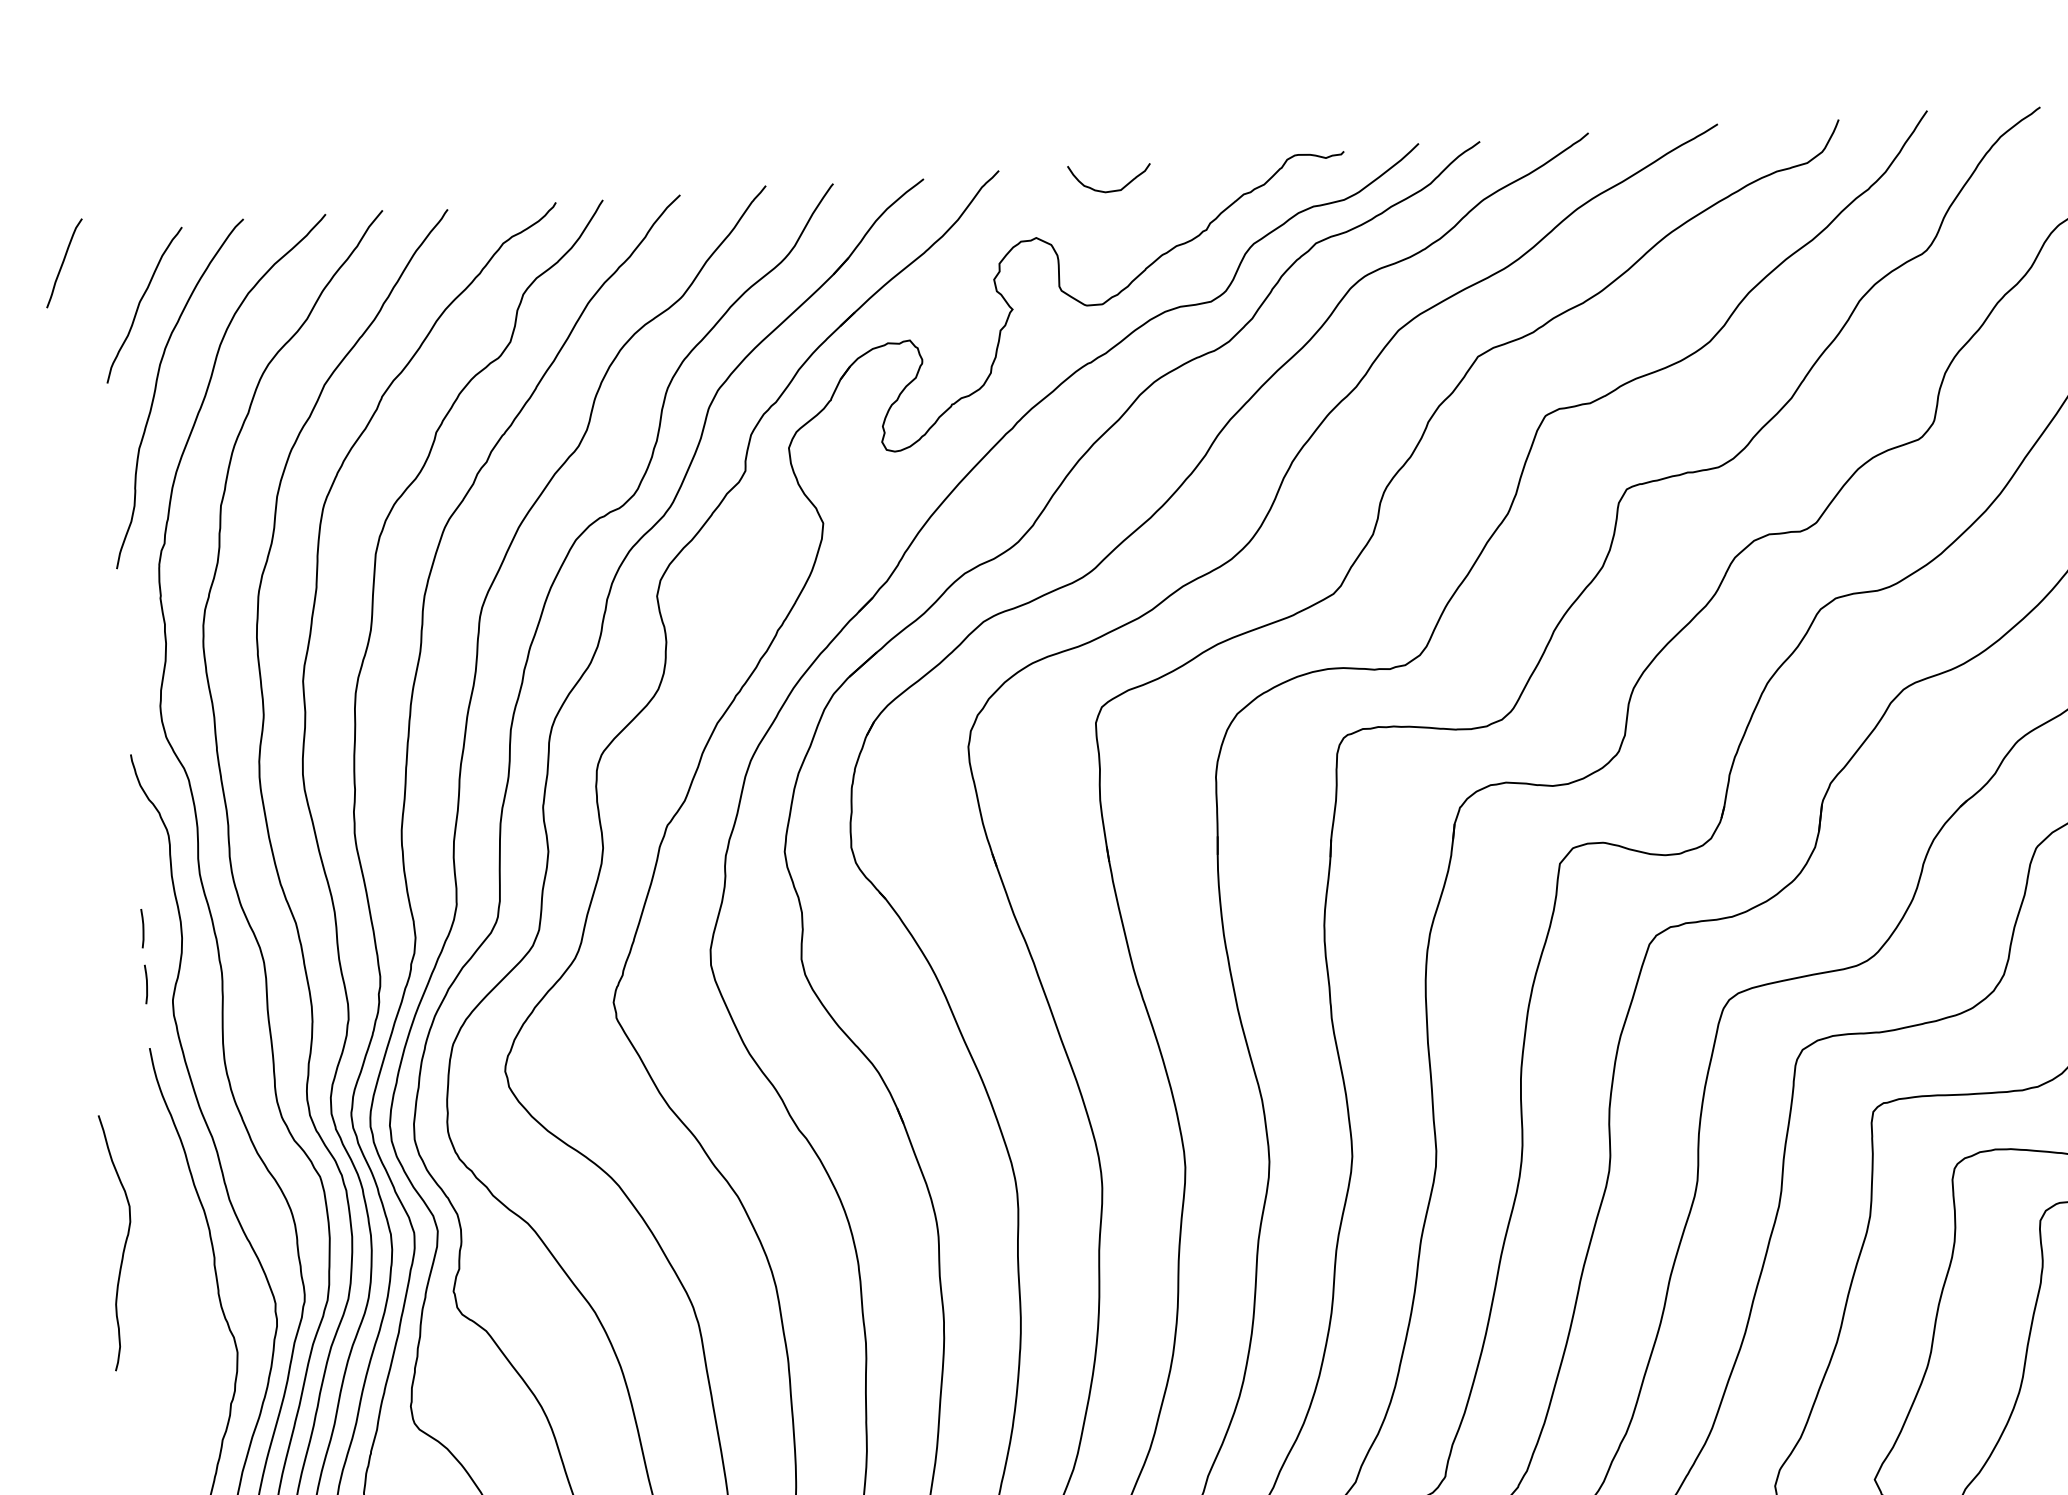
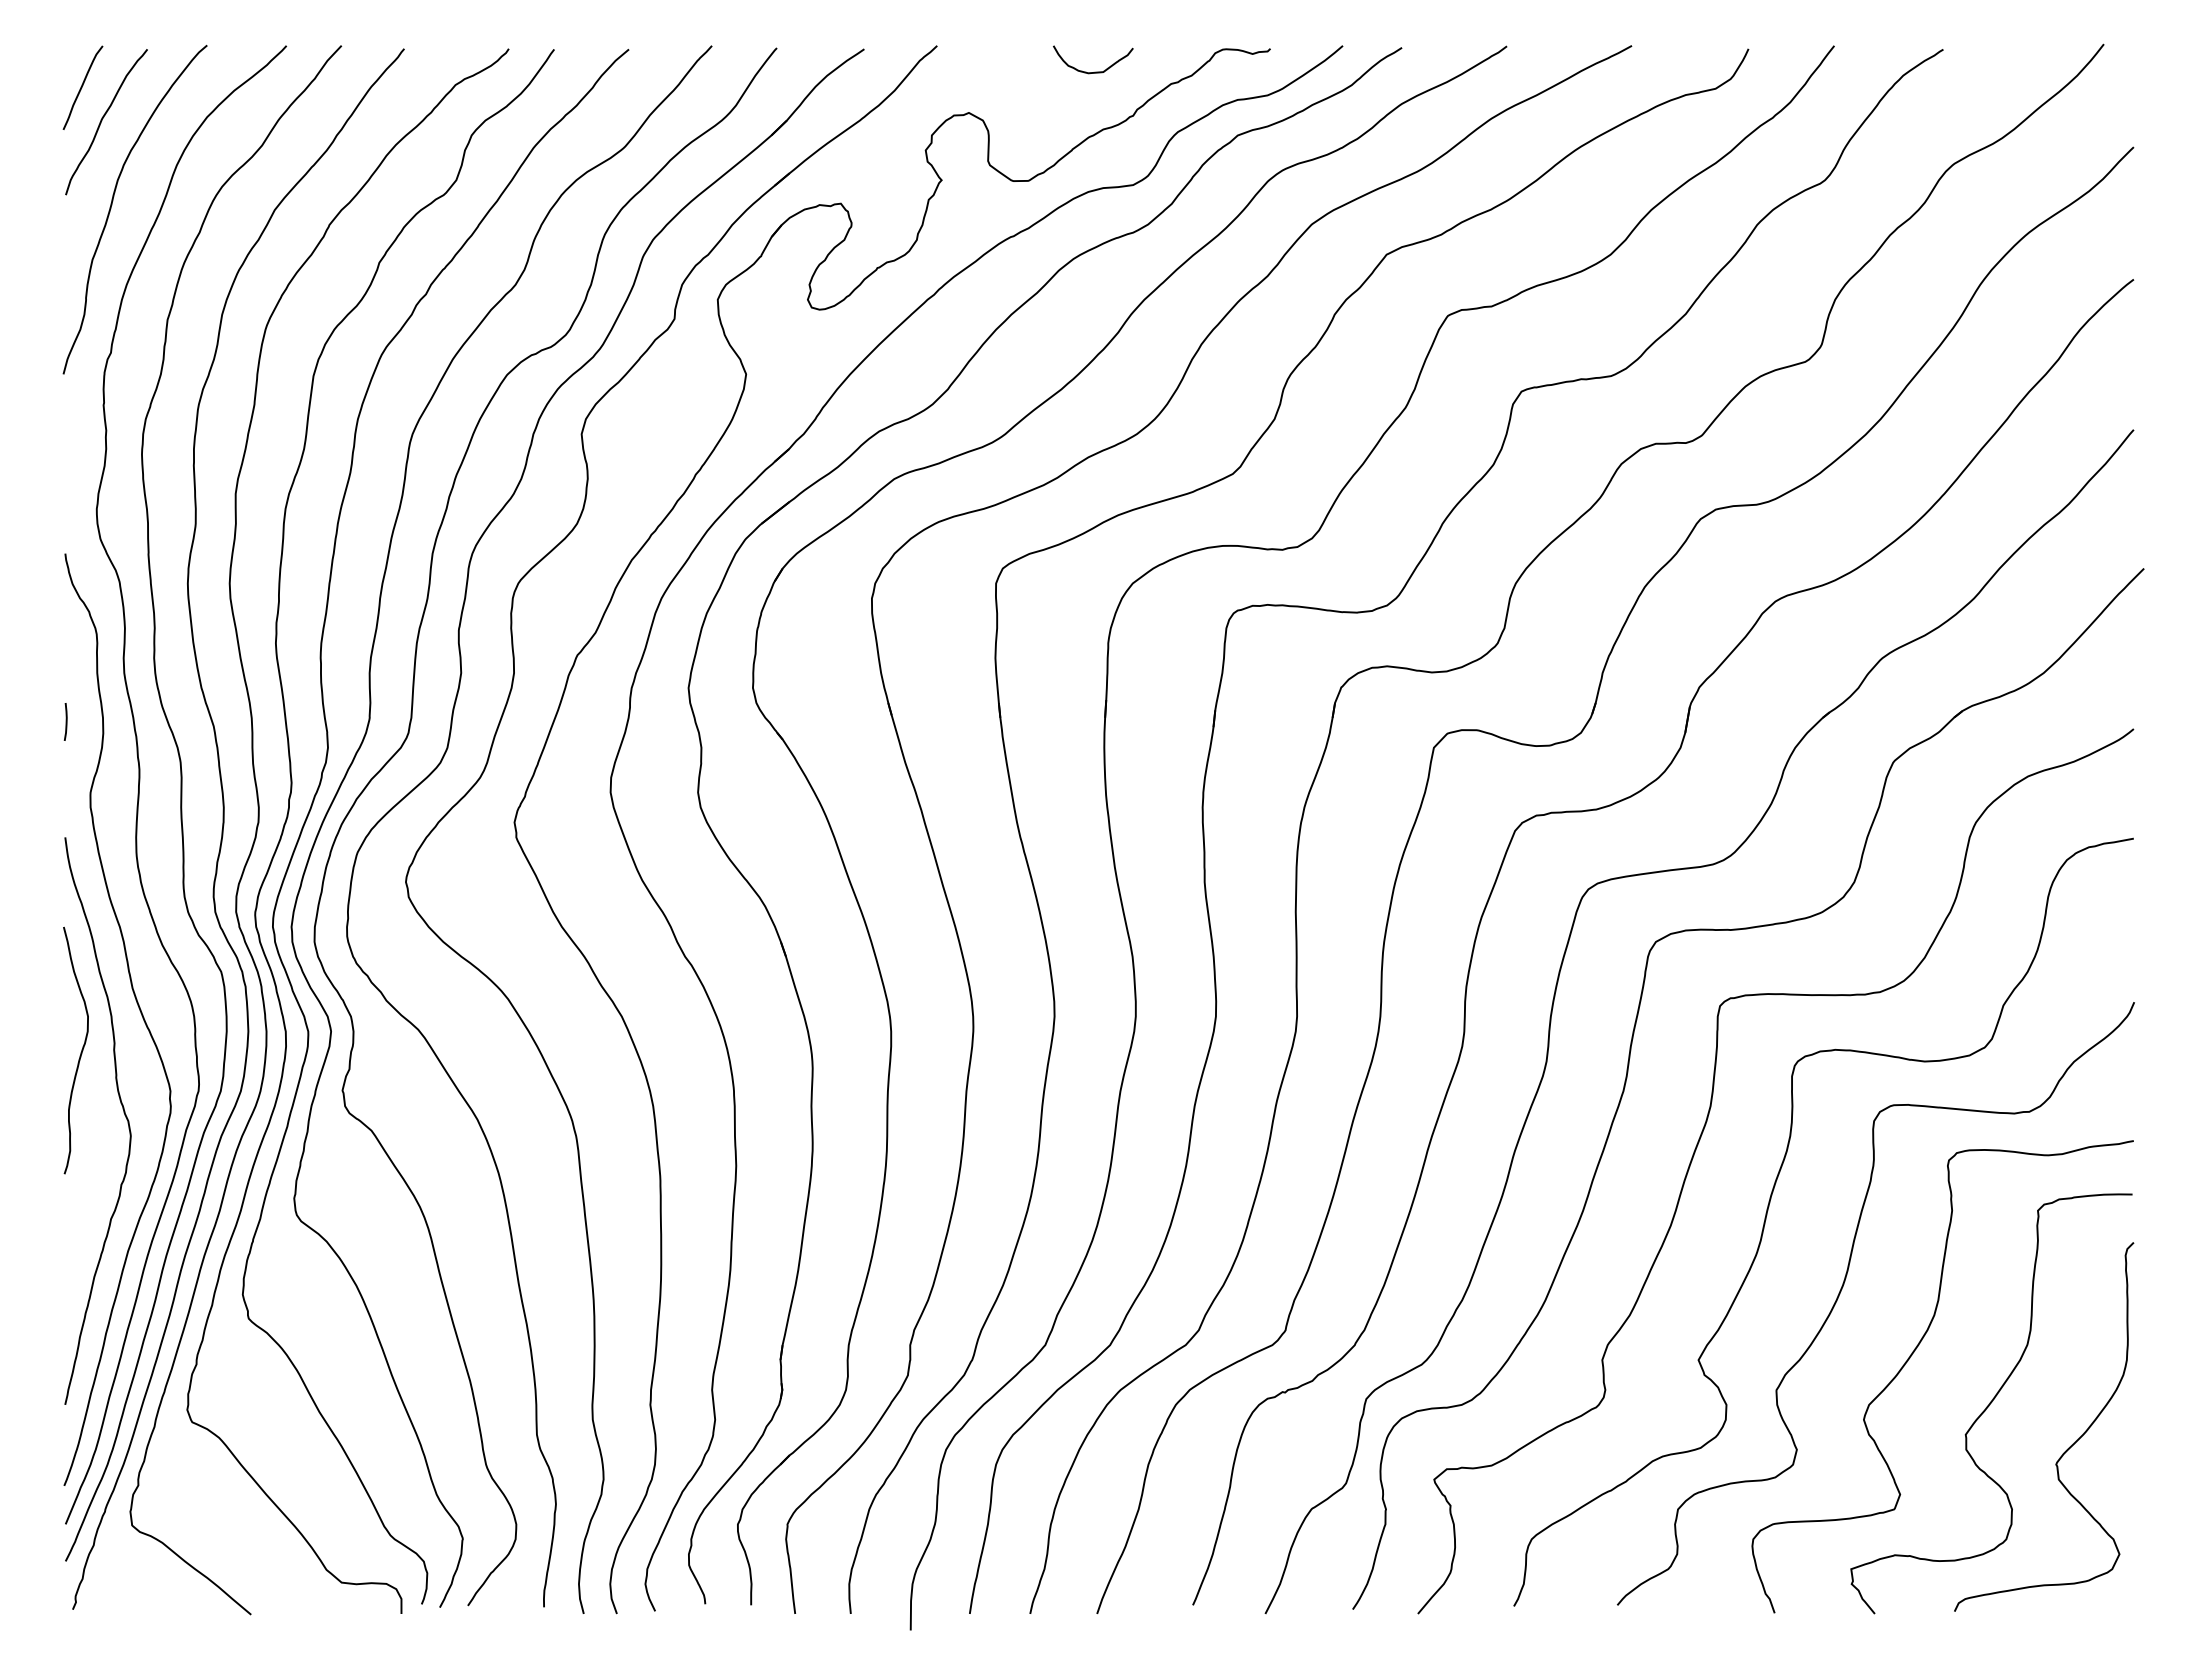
curve: (1111, 190) -> (1094, 71), moved
curve: (63, 263) -> (82, 87), moved
curve: (145, 984) -> (65, 775), removed
curve: (124, 1244) -> (80, 1052), moved

